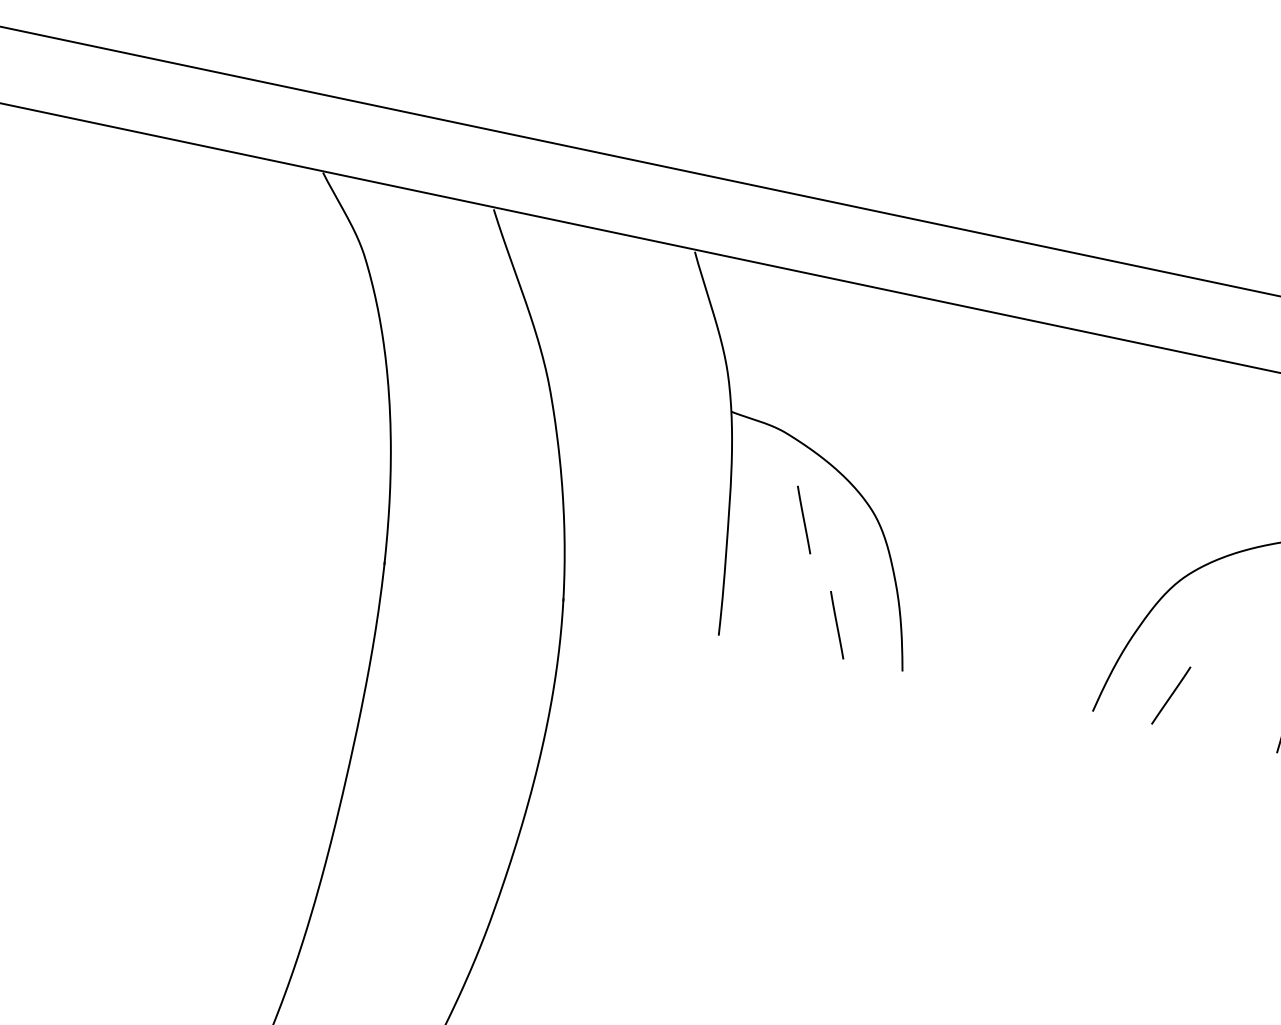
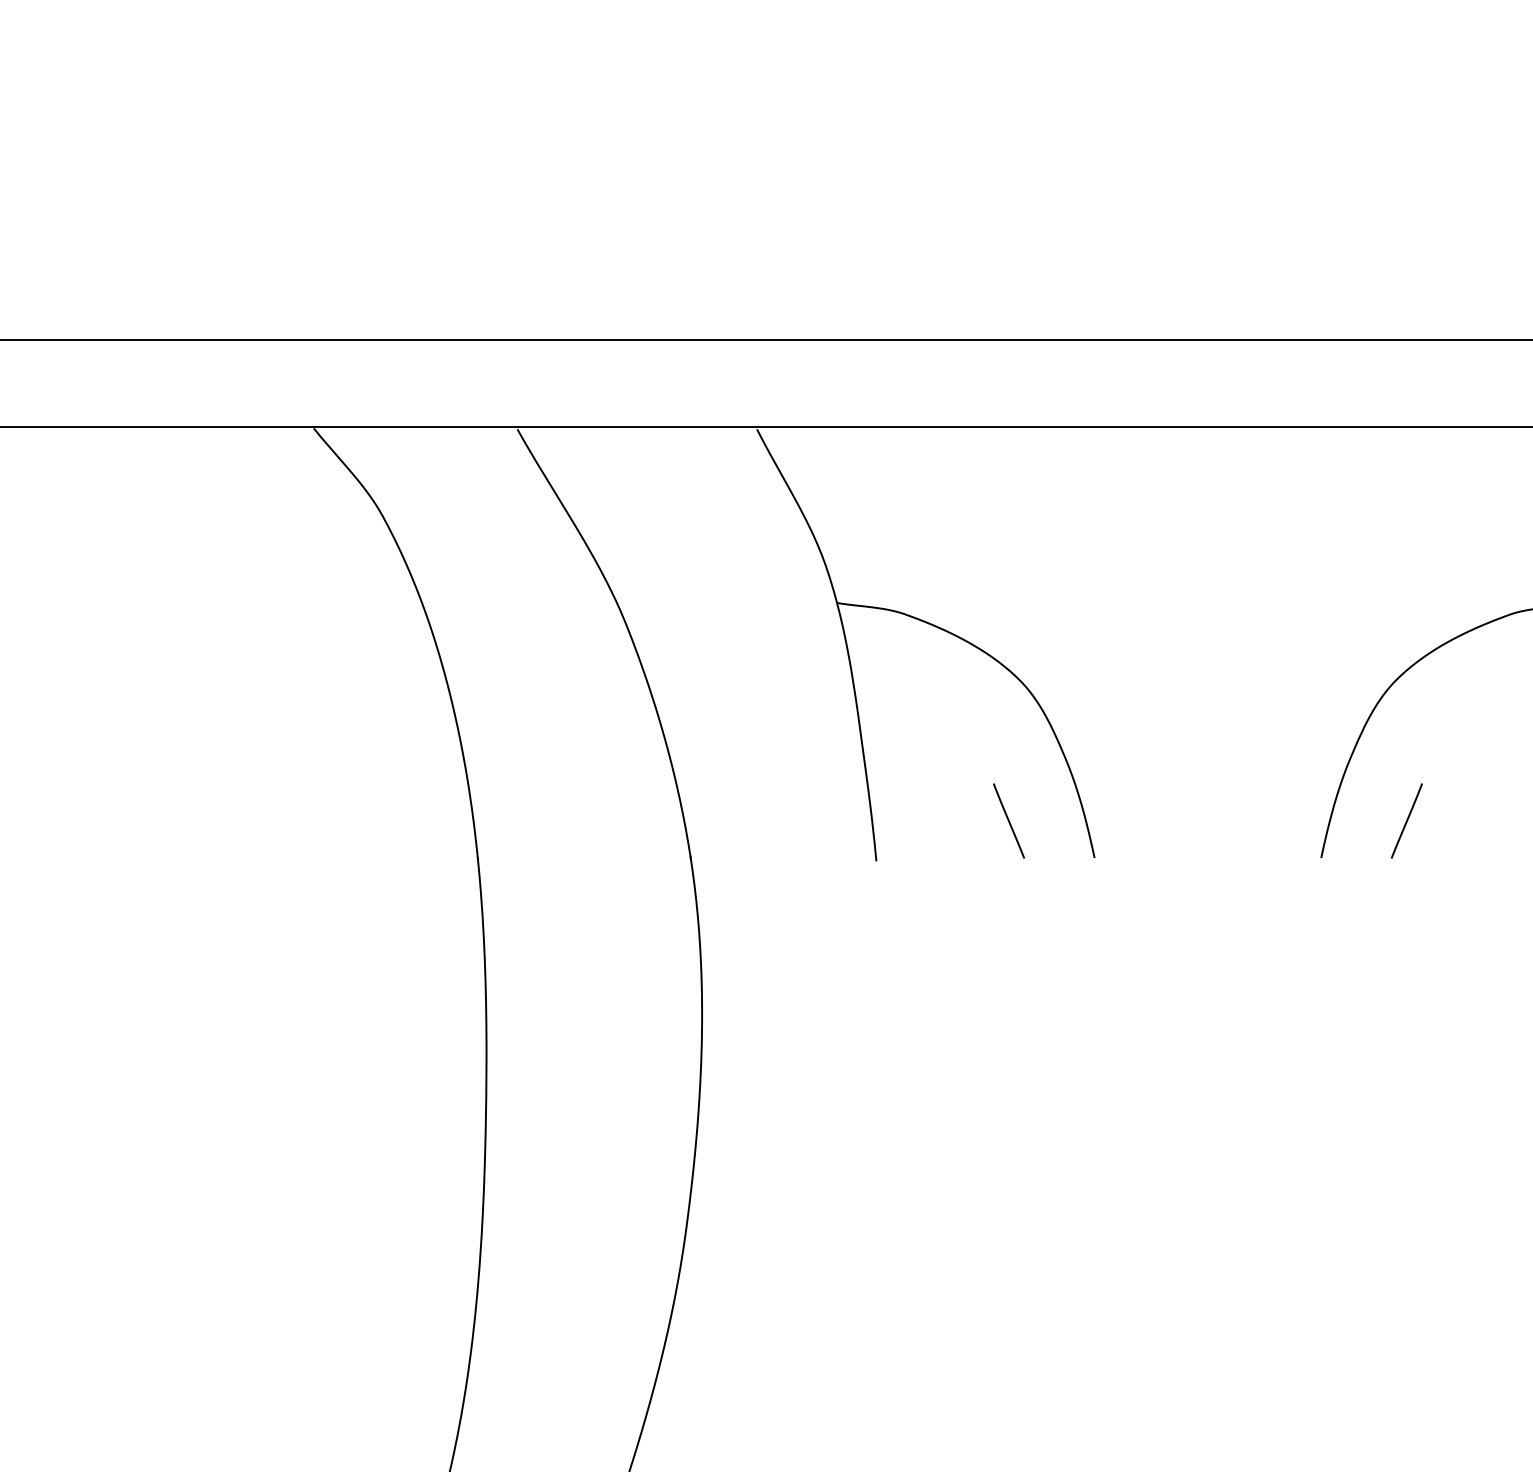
line: (803, 519) -> (945, 708), removed

